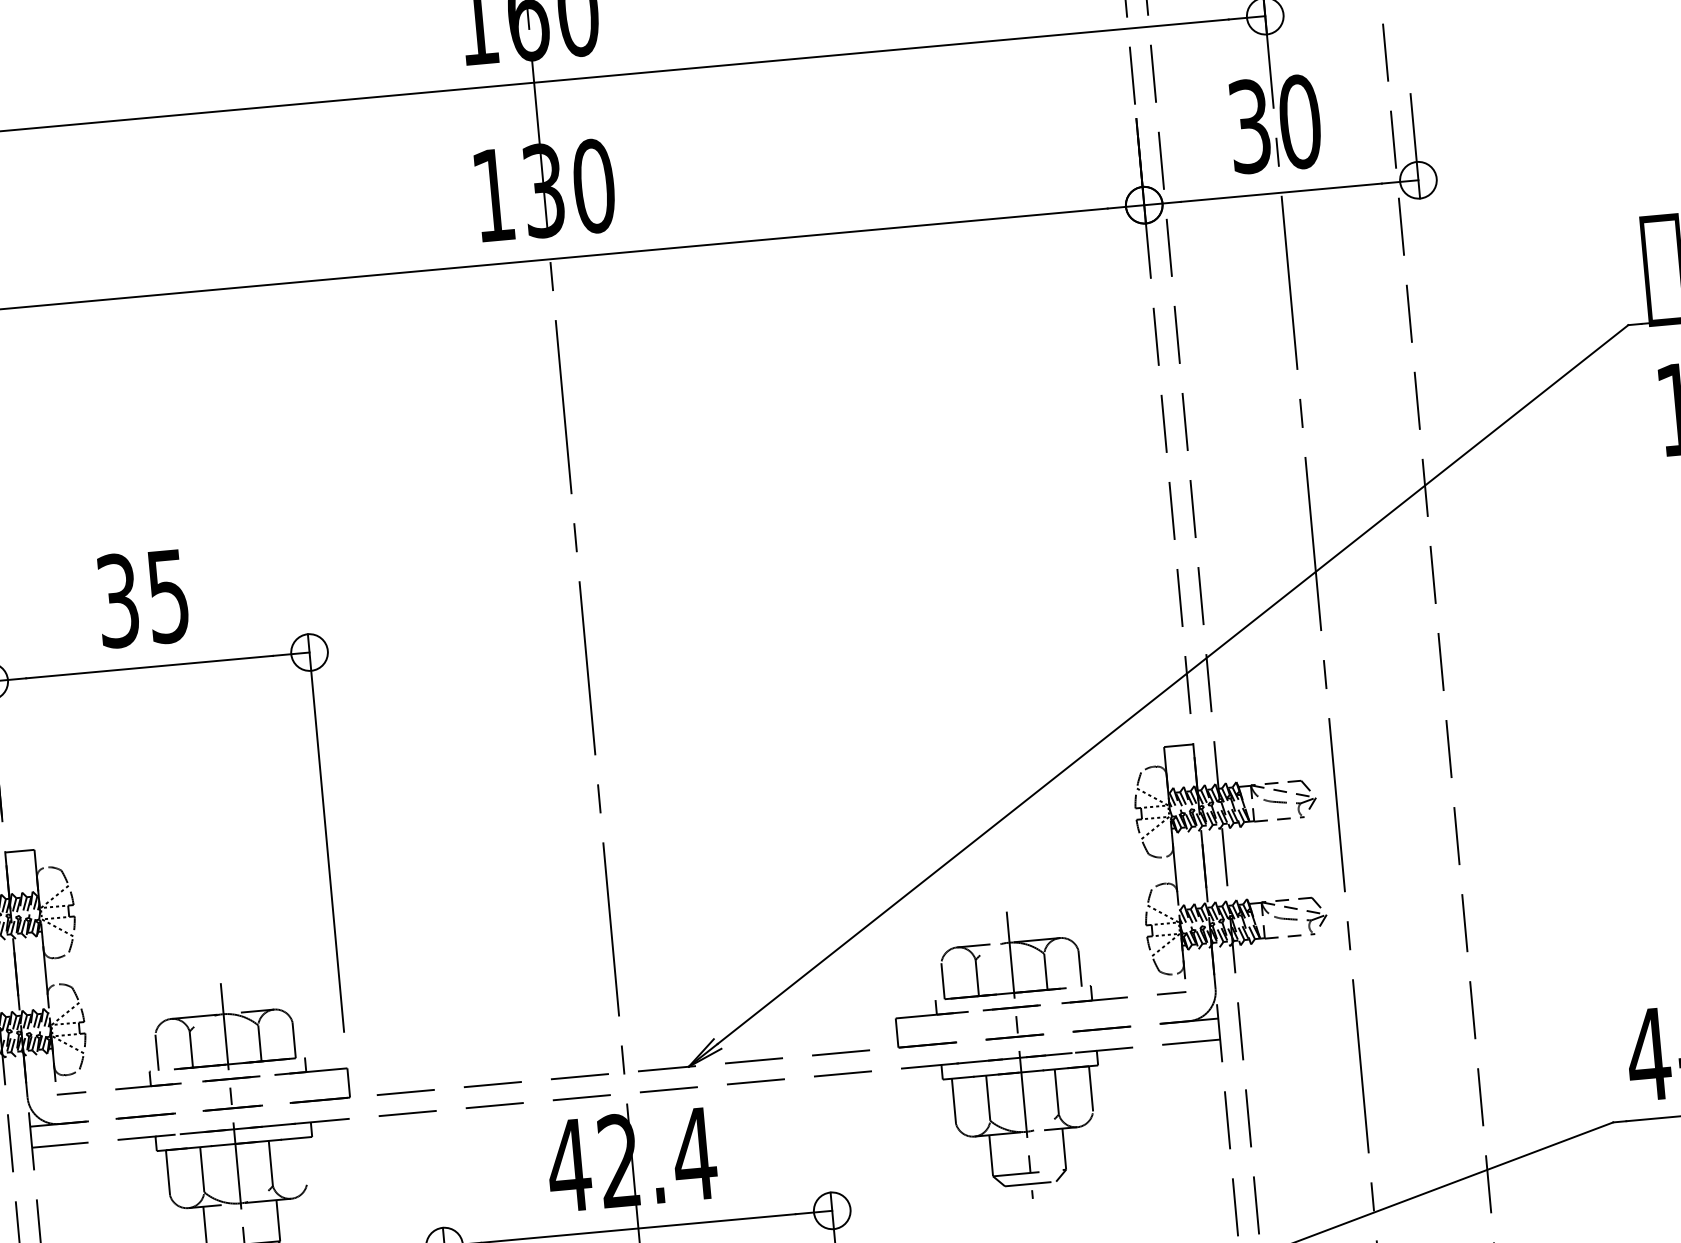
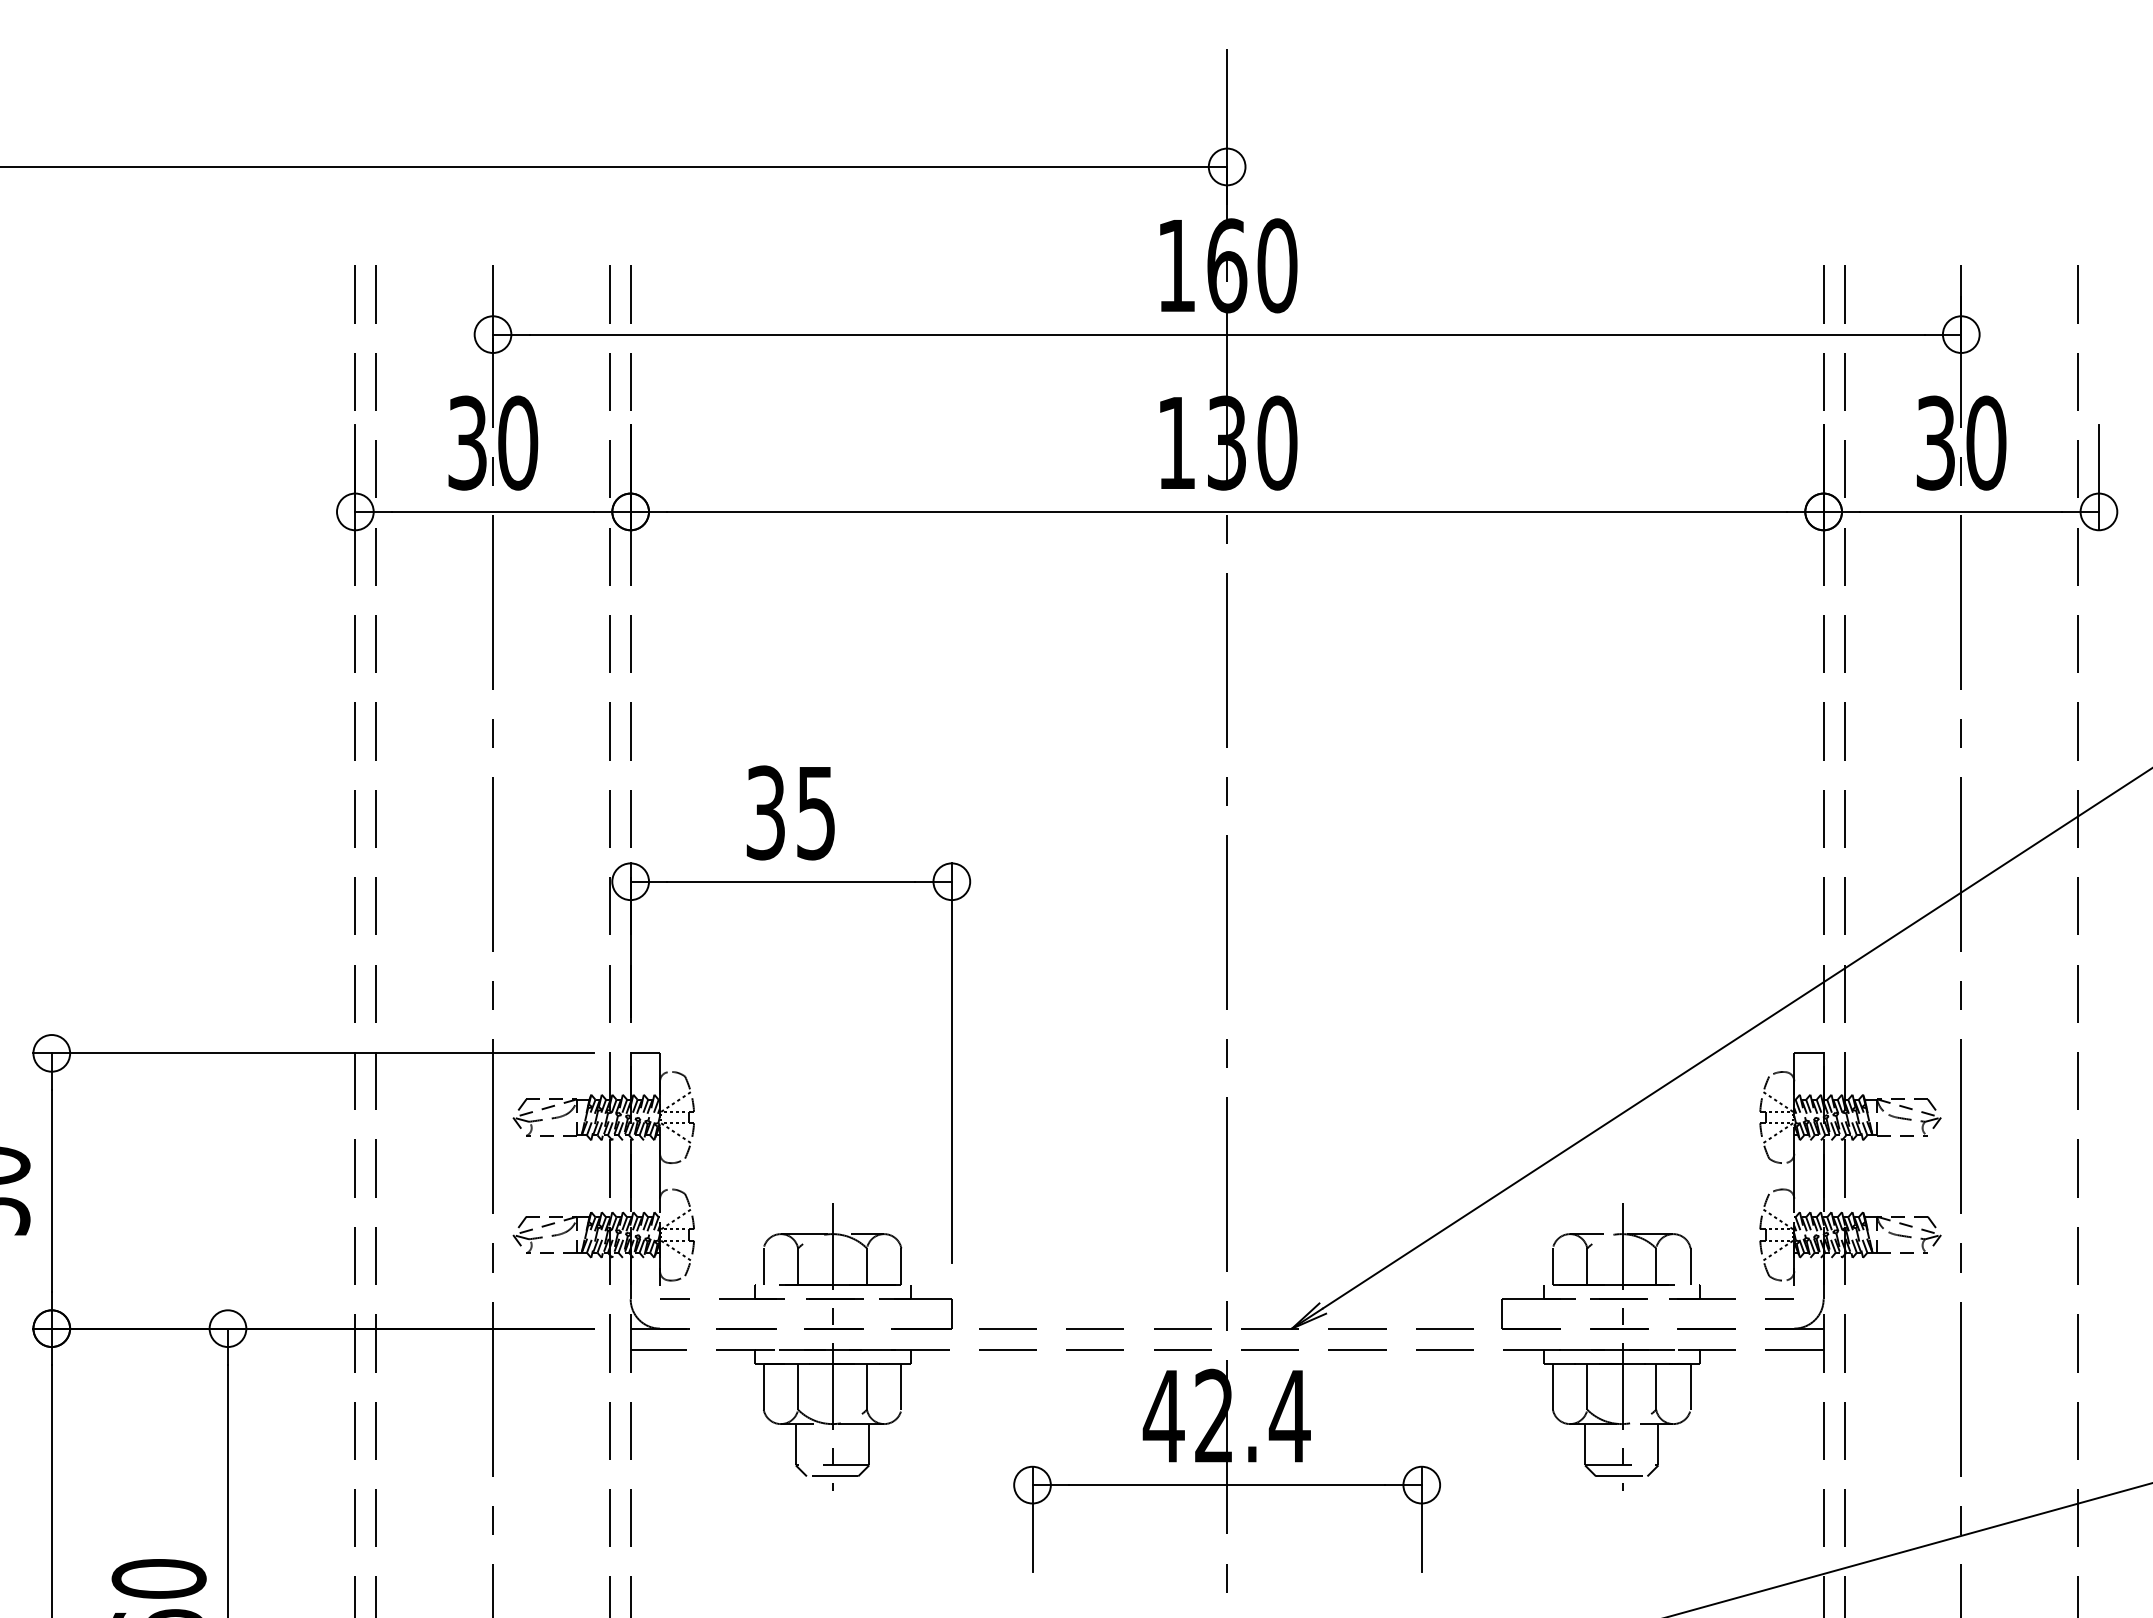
line: (305, 1159) -> (901, 1386), added

